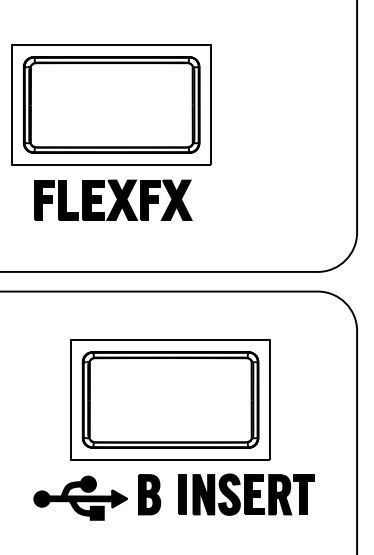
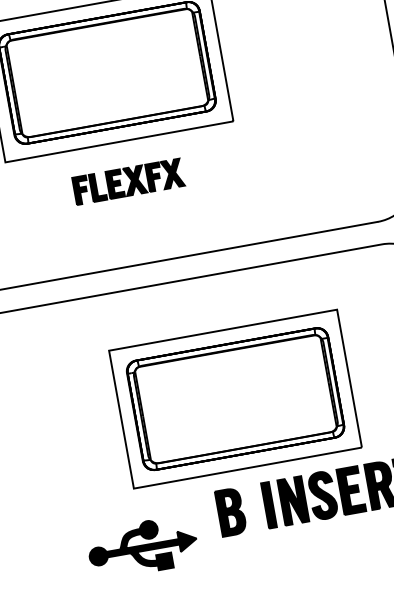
part: (113, 199) -> (128, 180), size x0.6
part: (80, 497) -> (142, 546), moved

